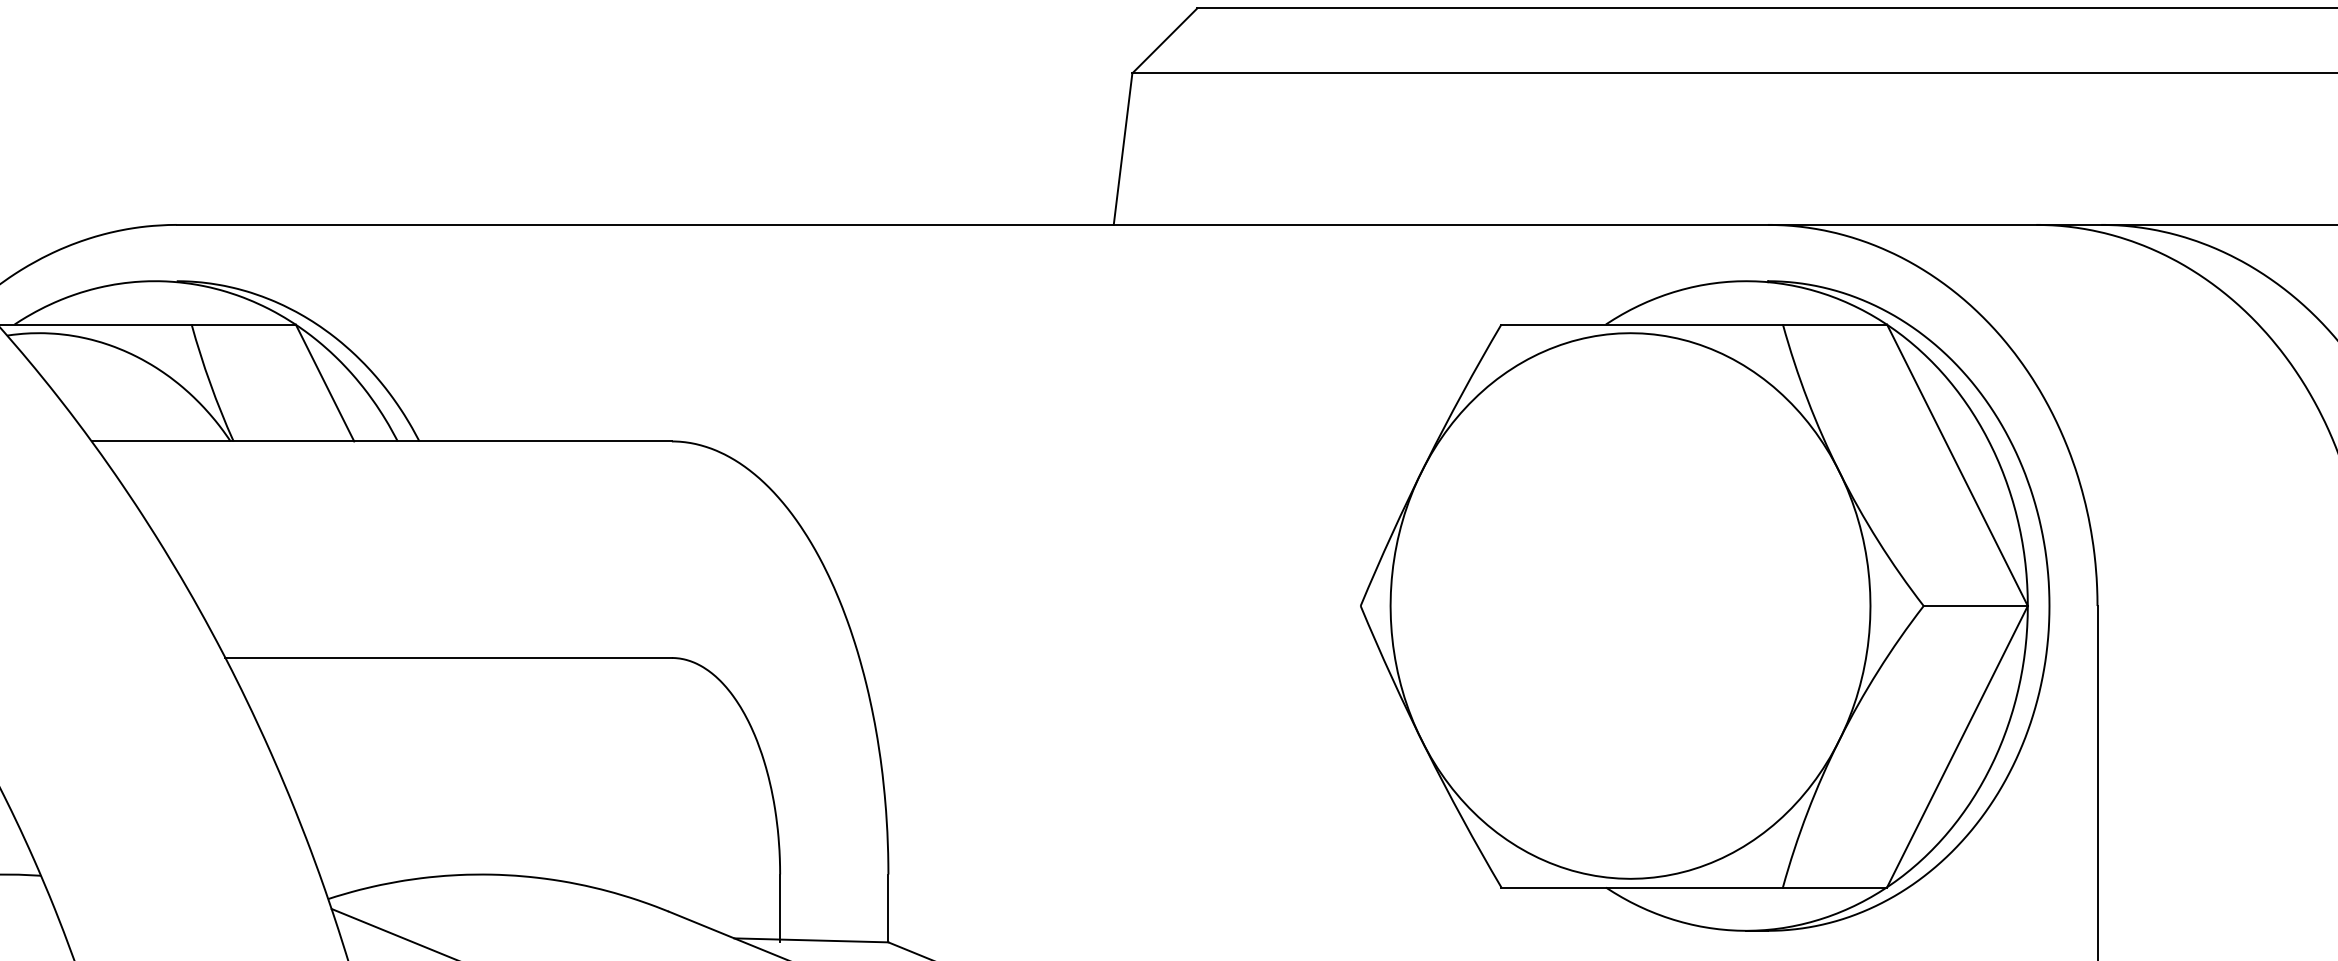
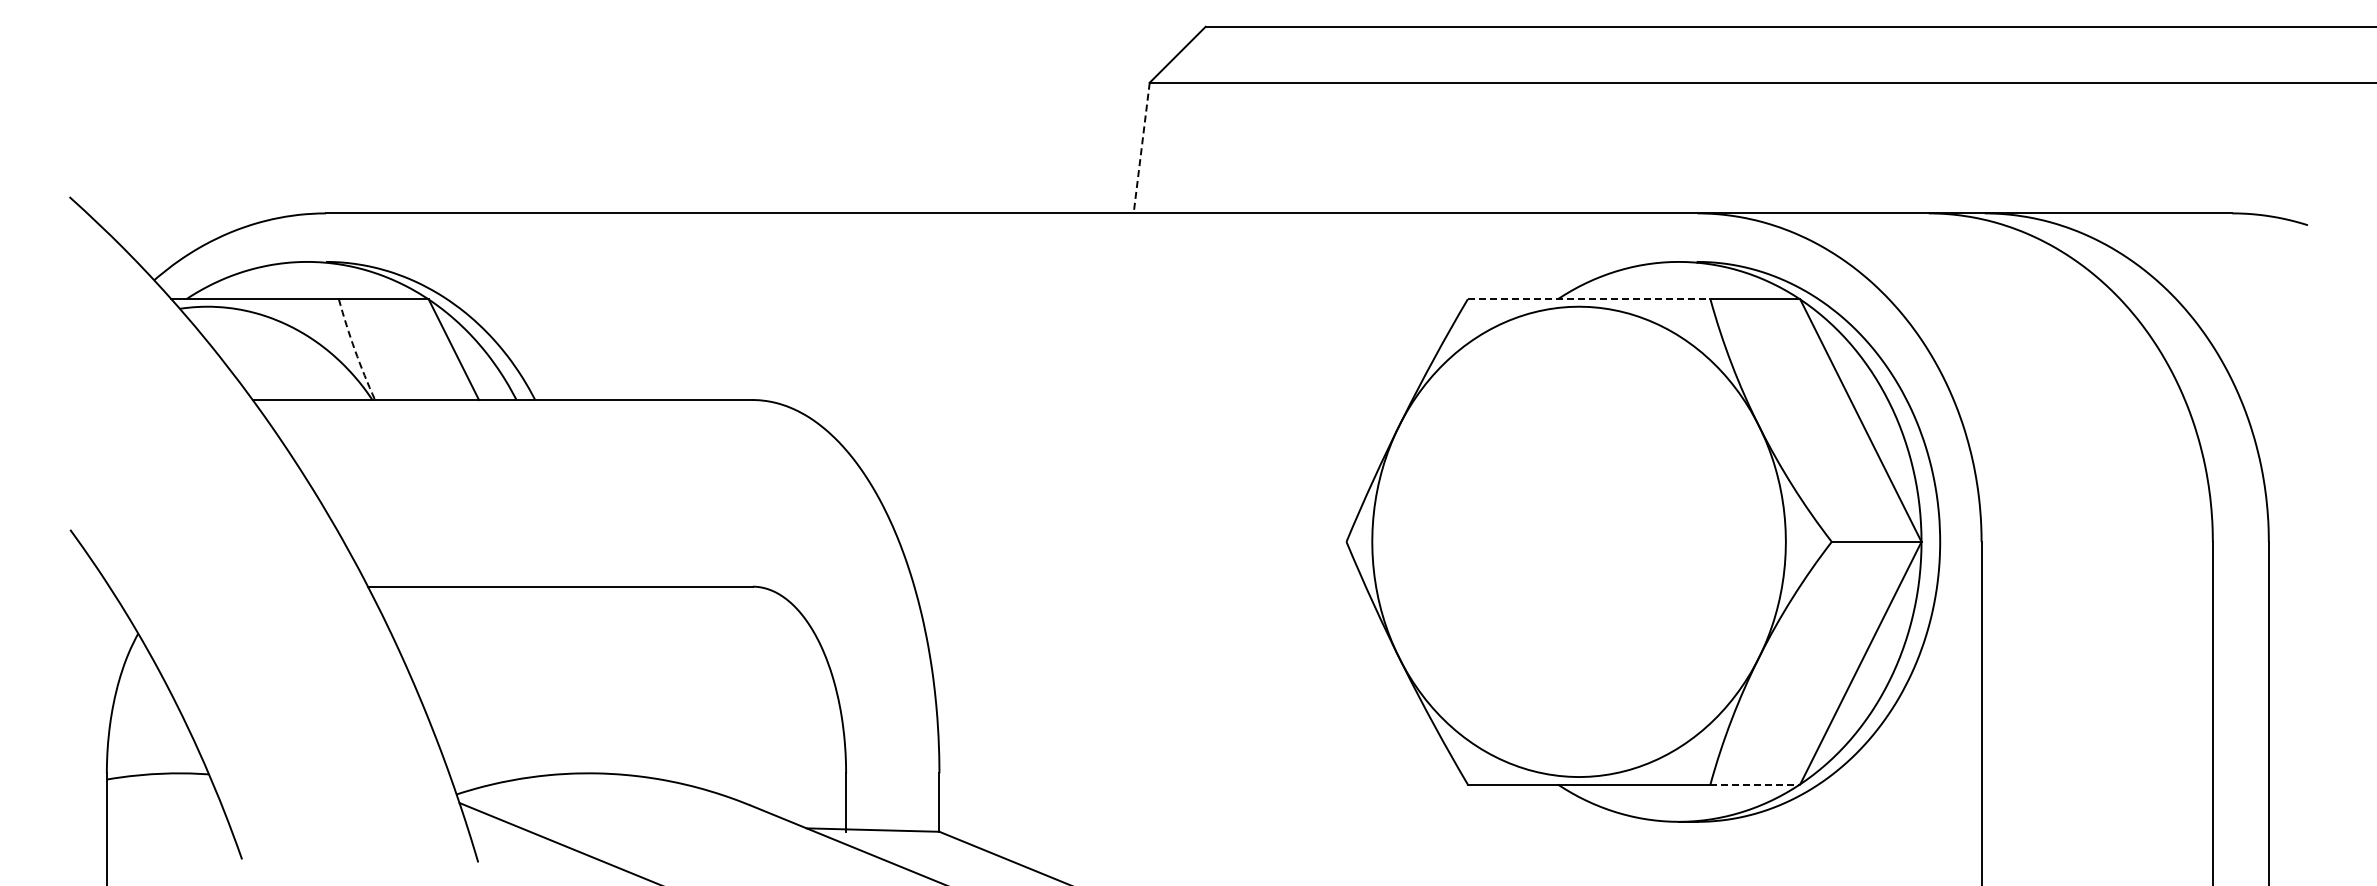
line: (1122, 149) -> (1141, 148), solid -> dashed
line: (1642, 324) -> (1589, 299), solid -> dashed
arc: (210, 383) -> (355, 350), solid -> dashed
line: (1835, 887) -> (1755, 784), solid -> dashed

